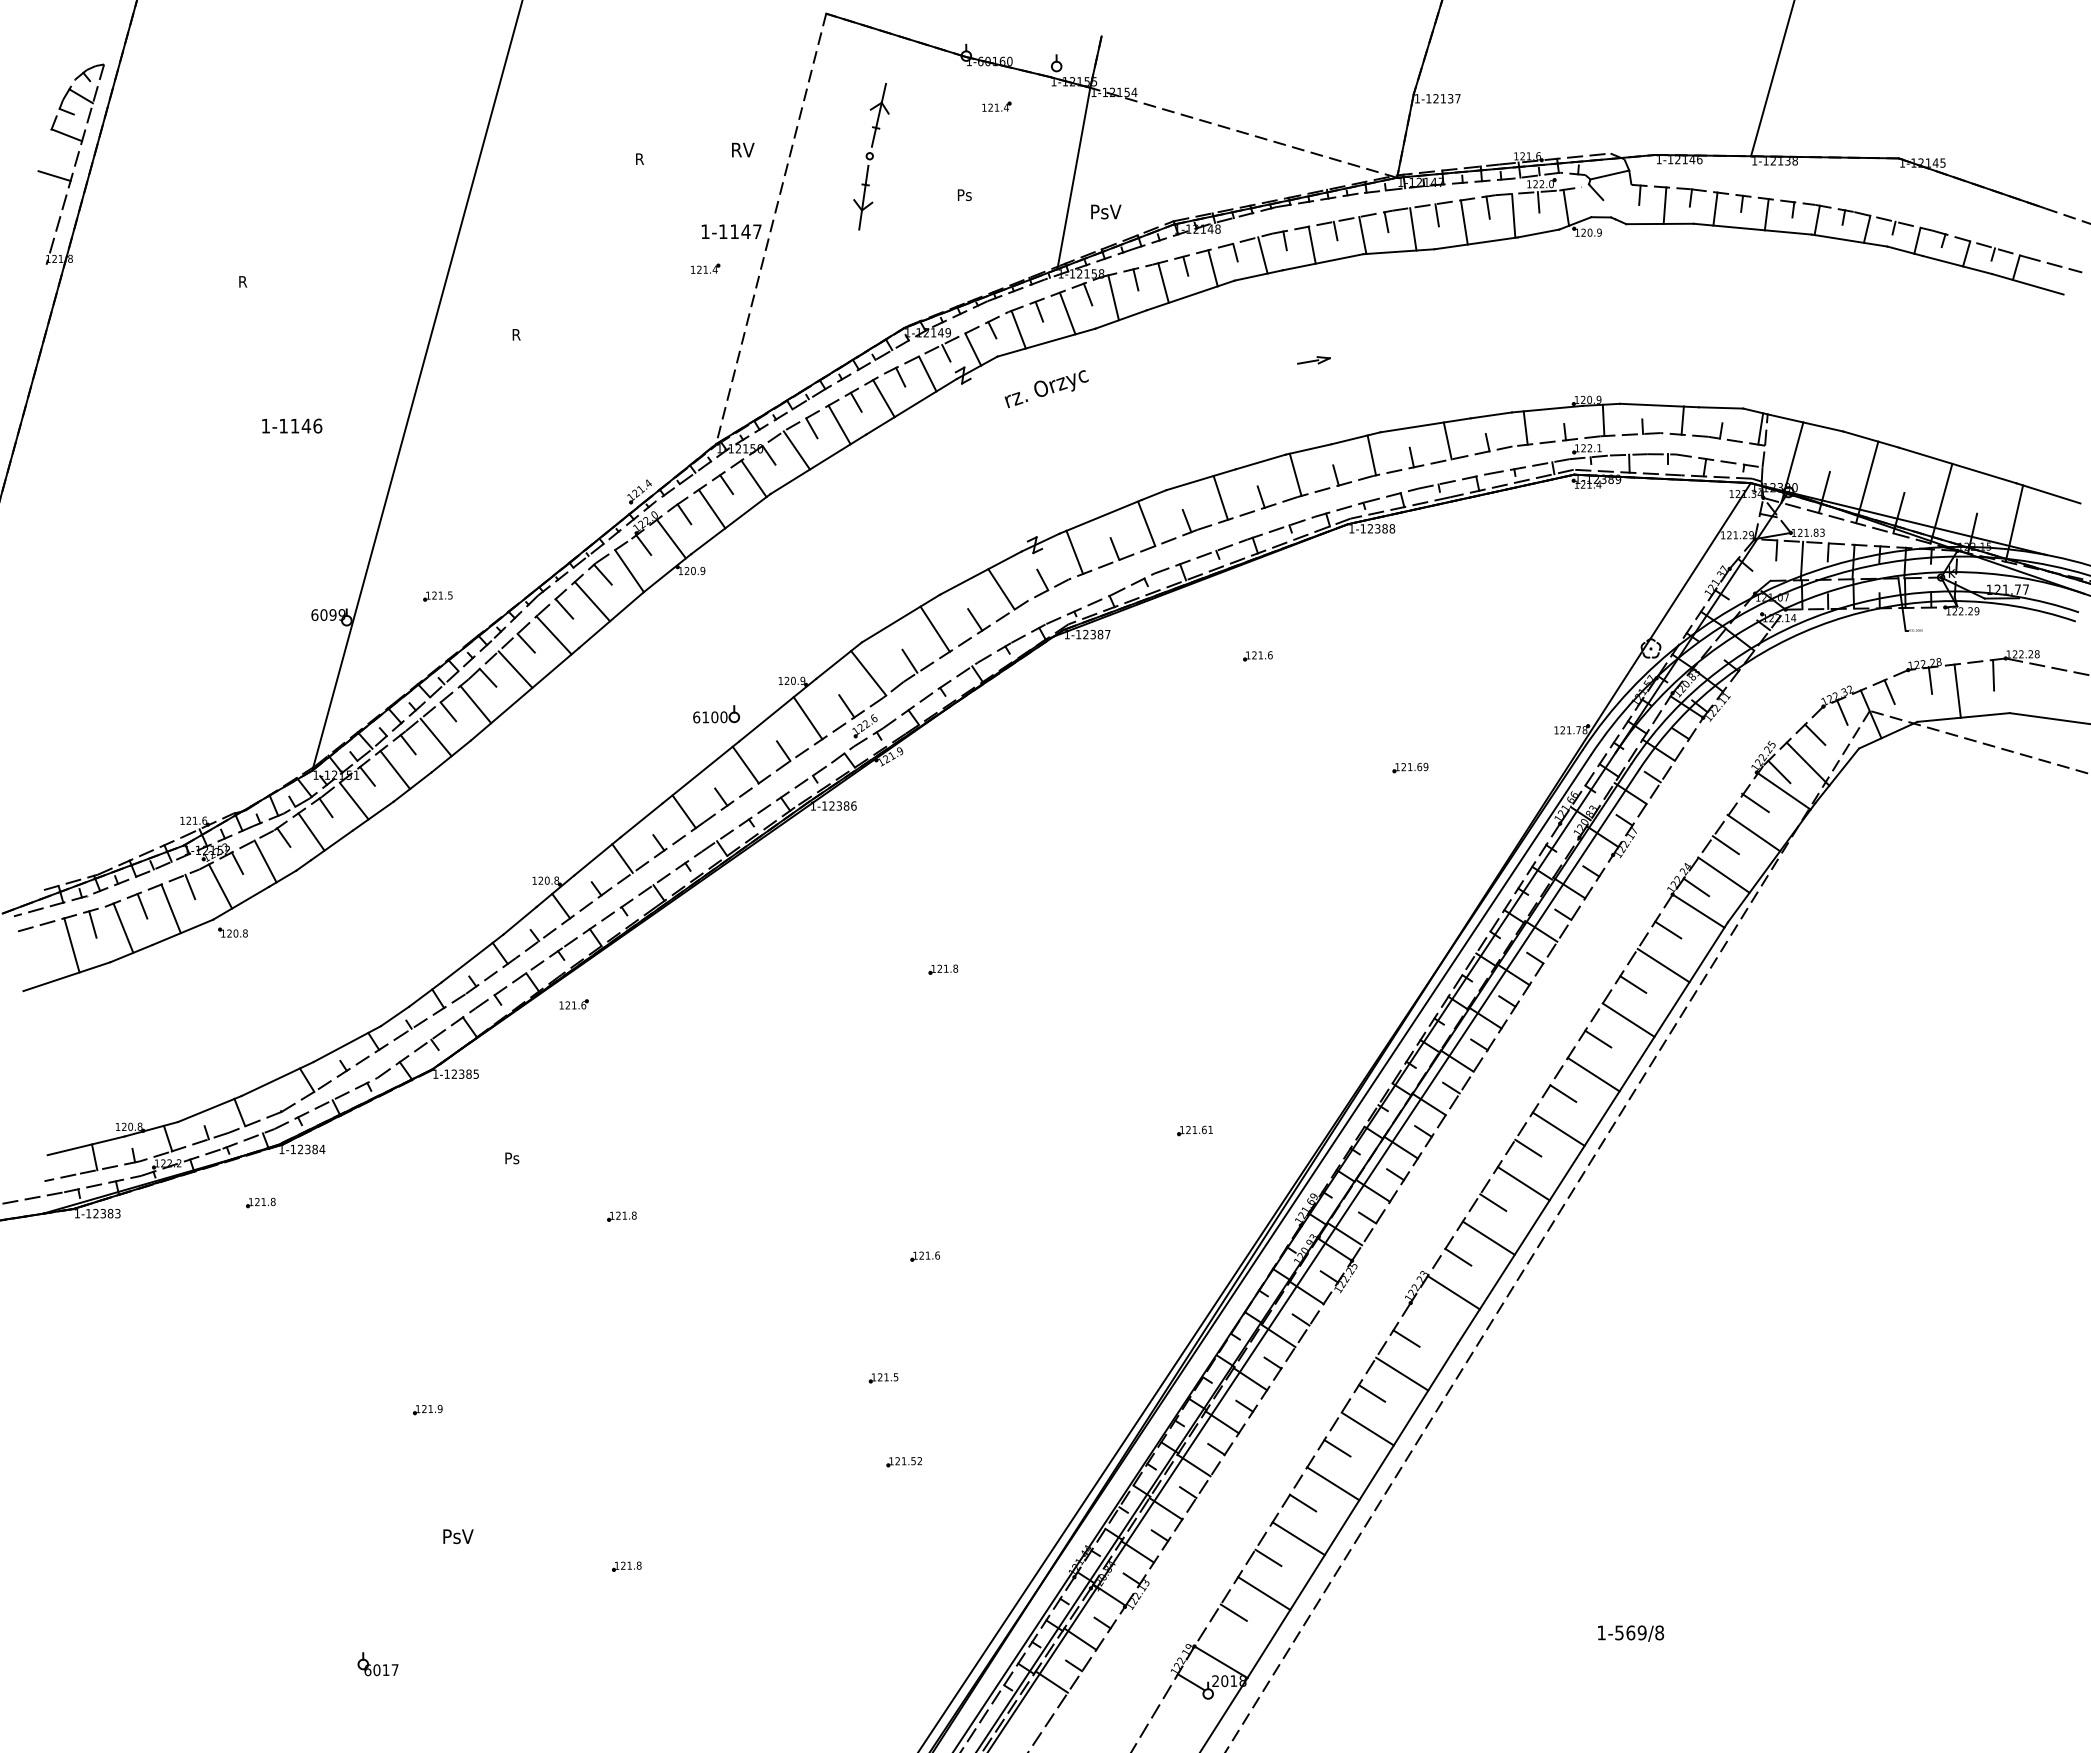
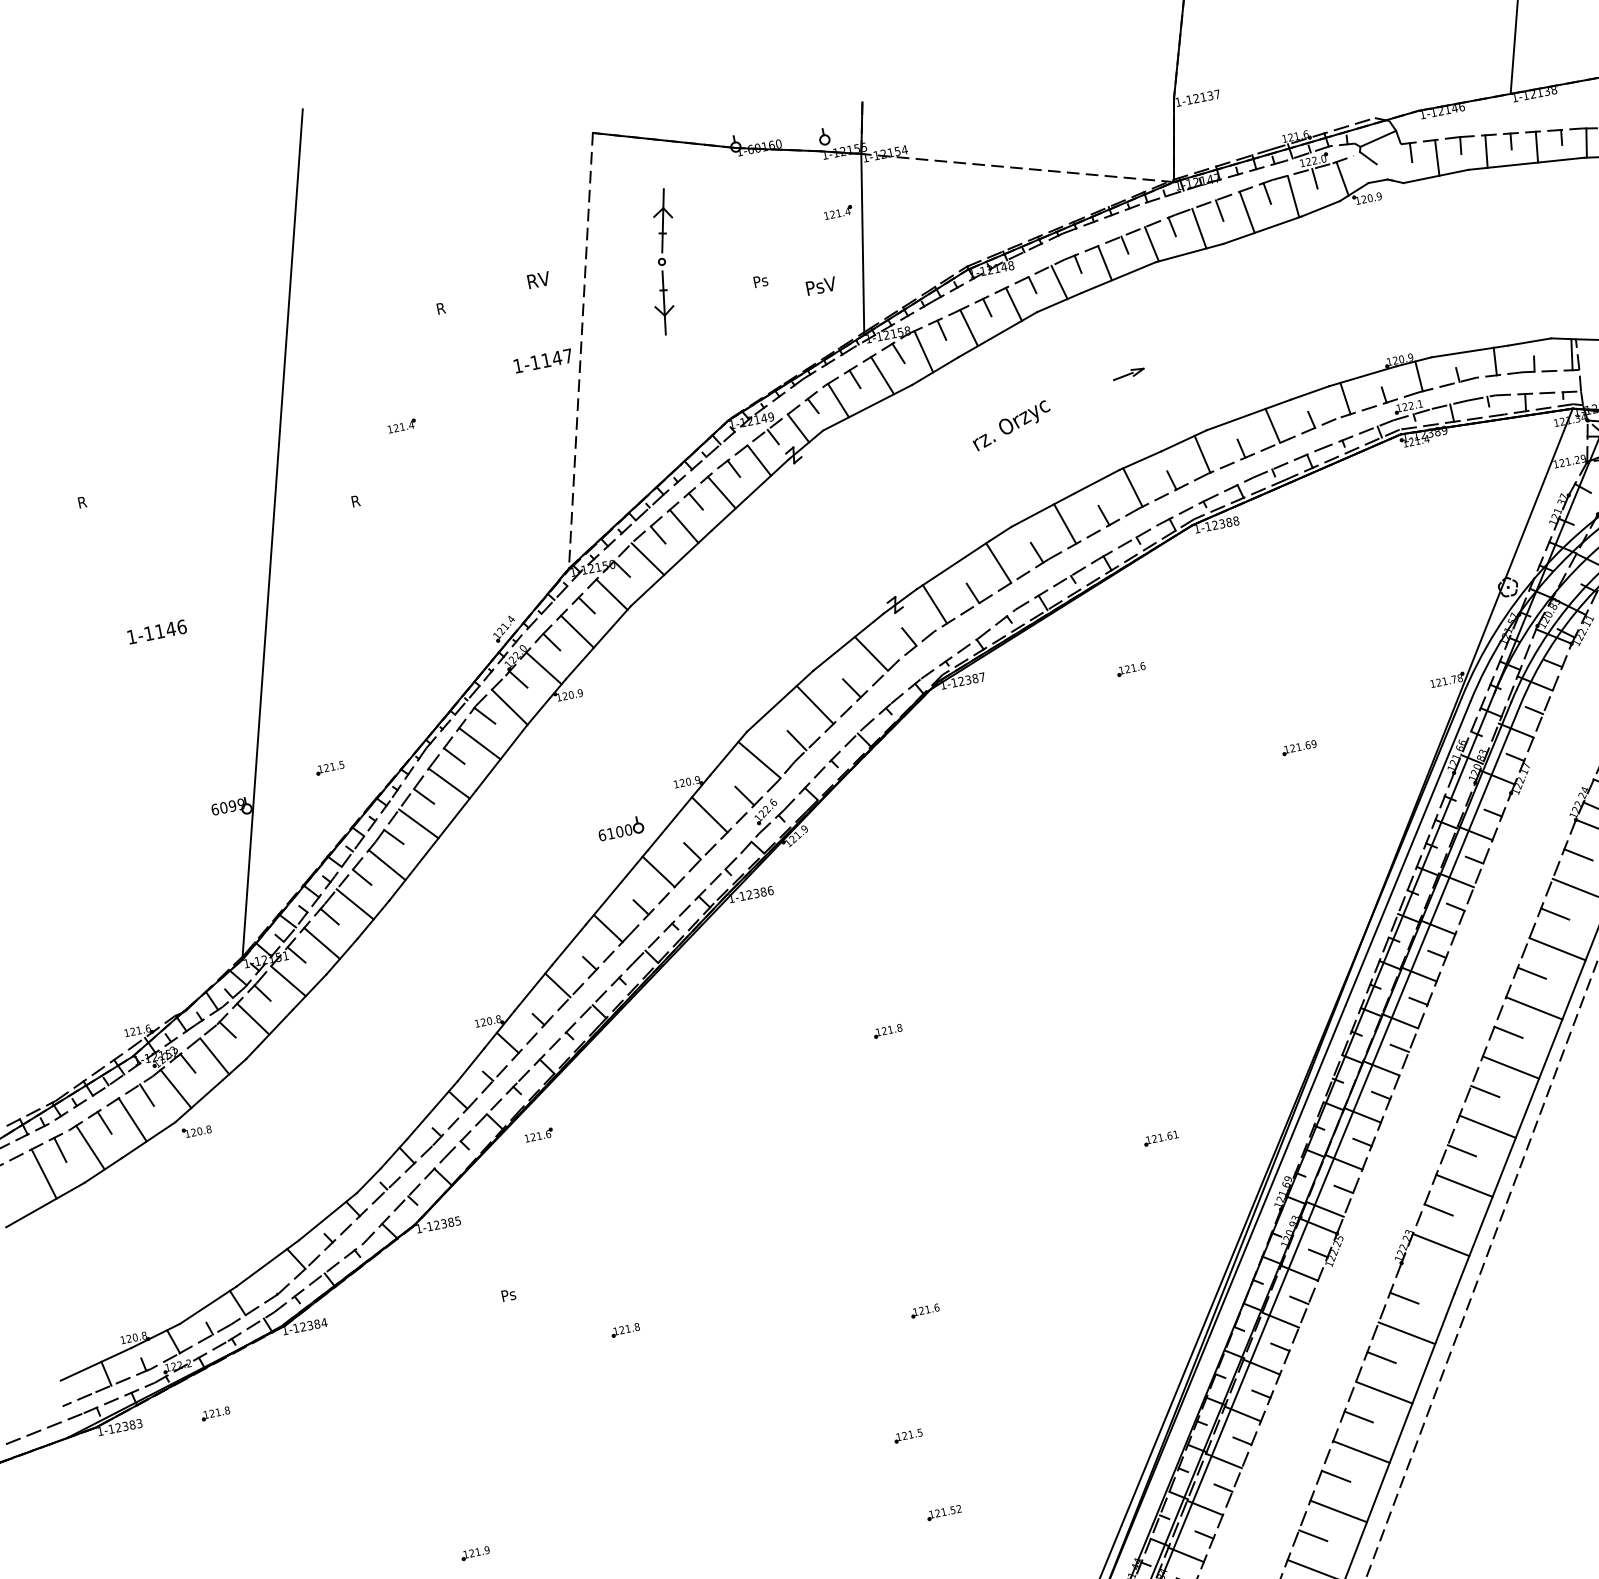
part: (996, 106) -> (838, 212), moved
text: (1106, 211) -> (821, 285), moved
part: (705, 268) -> (401, 425), moved
text: (1046, 388) -> (1011, 425), moved
part: (260, 1202) -> (215, 1413), moved

